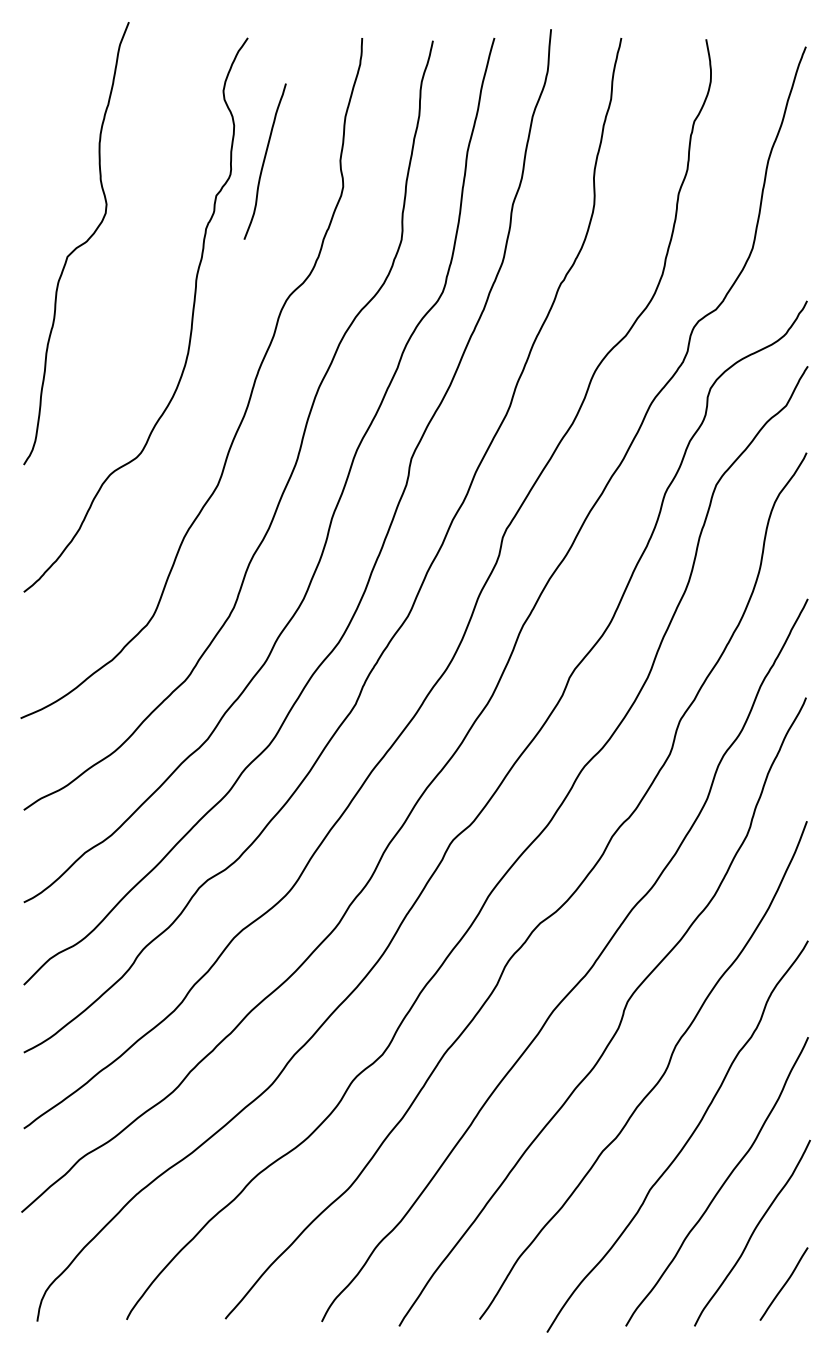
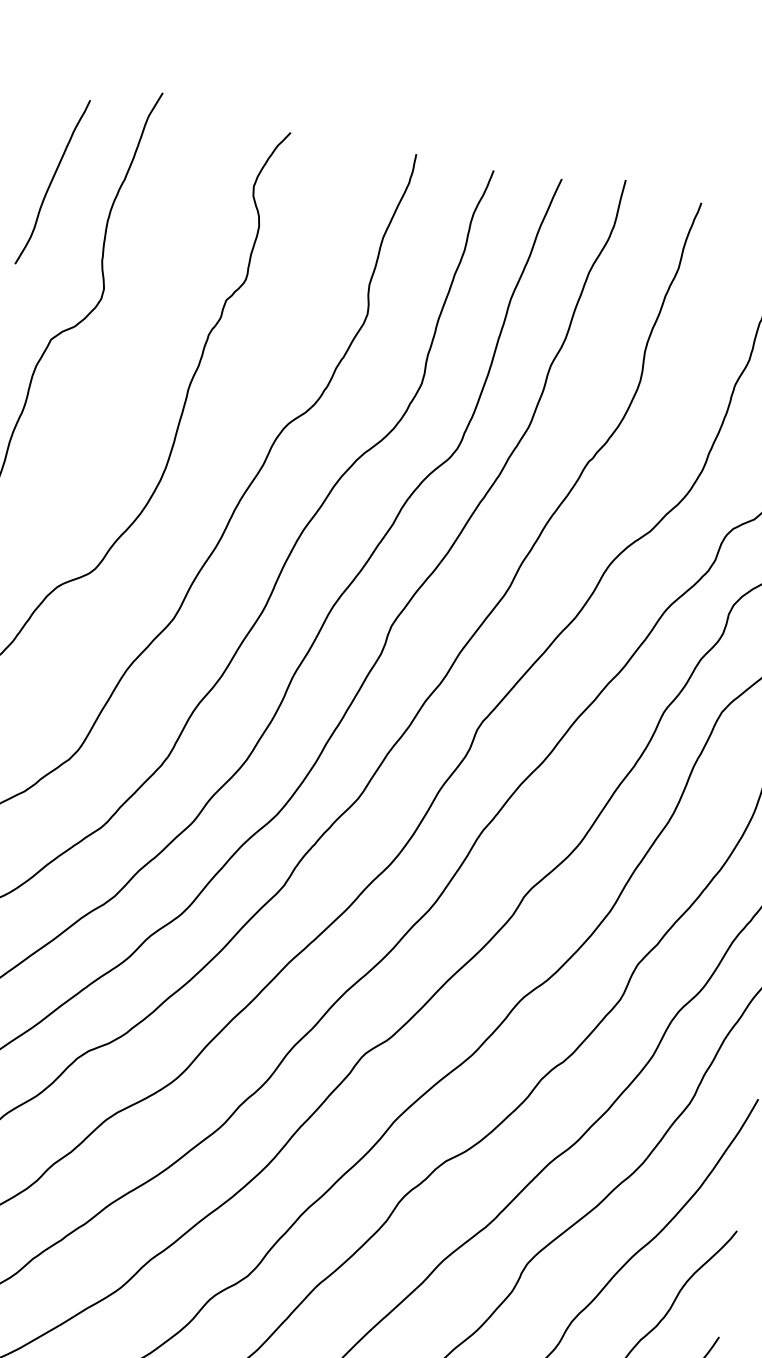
curve: (264, 161) -> (52, 181), moved

